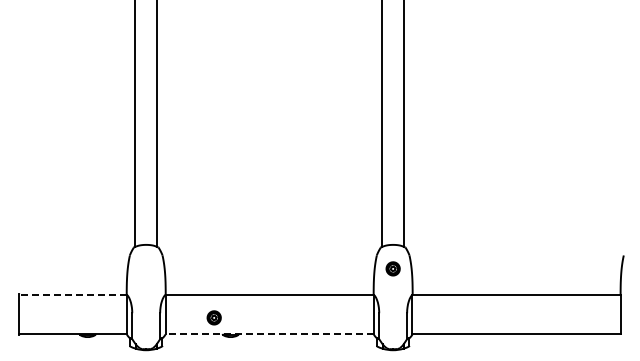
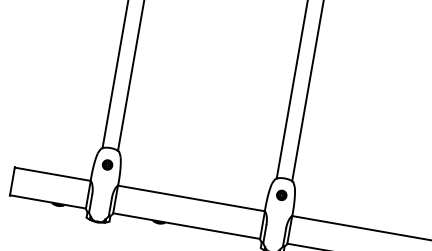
line: (73, 294) -> (53, 174), dashed -> solid
part: (213, 317) -> (107, 164), moved
line: (269, 333) -> (186, 225), dashed -> solid

